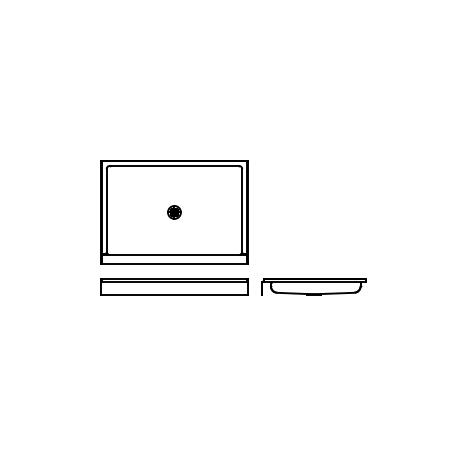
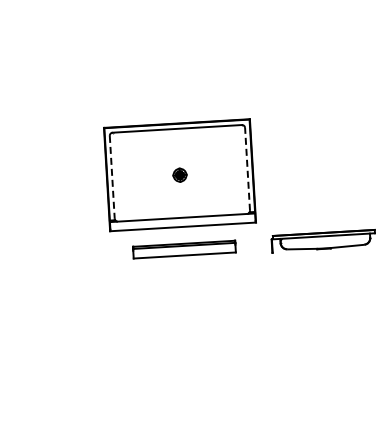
line: (242, 210) -> (247, 169), solid -> dashed
line: (106, 211) -> (112, 178), solid -> dashed
part: (174, 286) -> (184, 249), size x0.7

